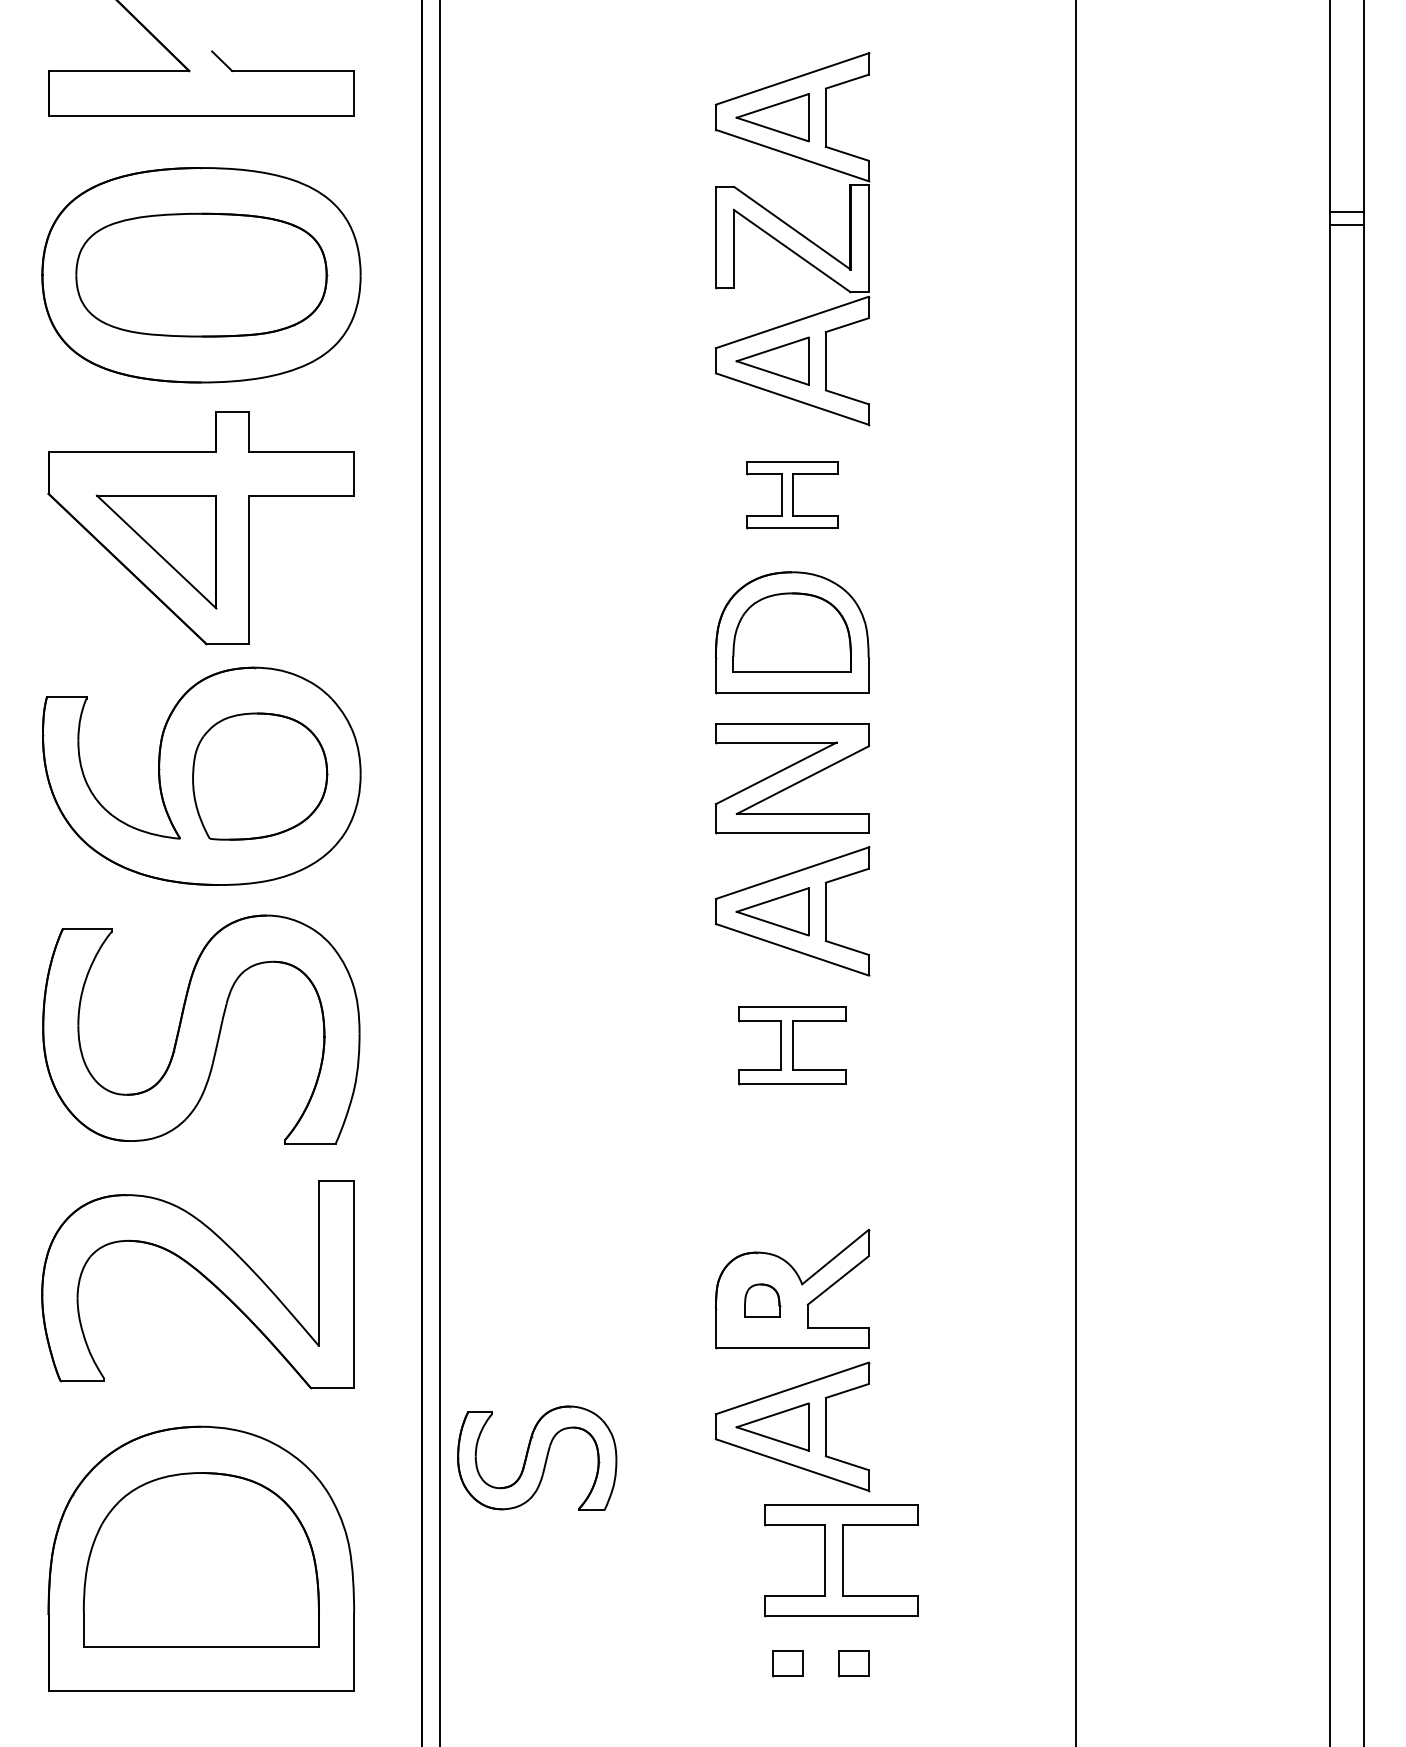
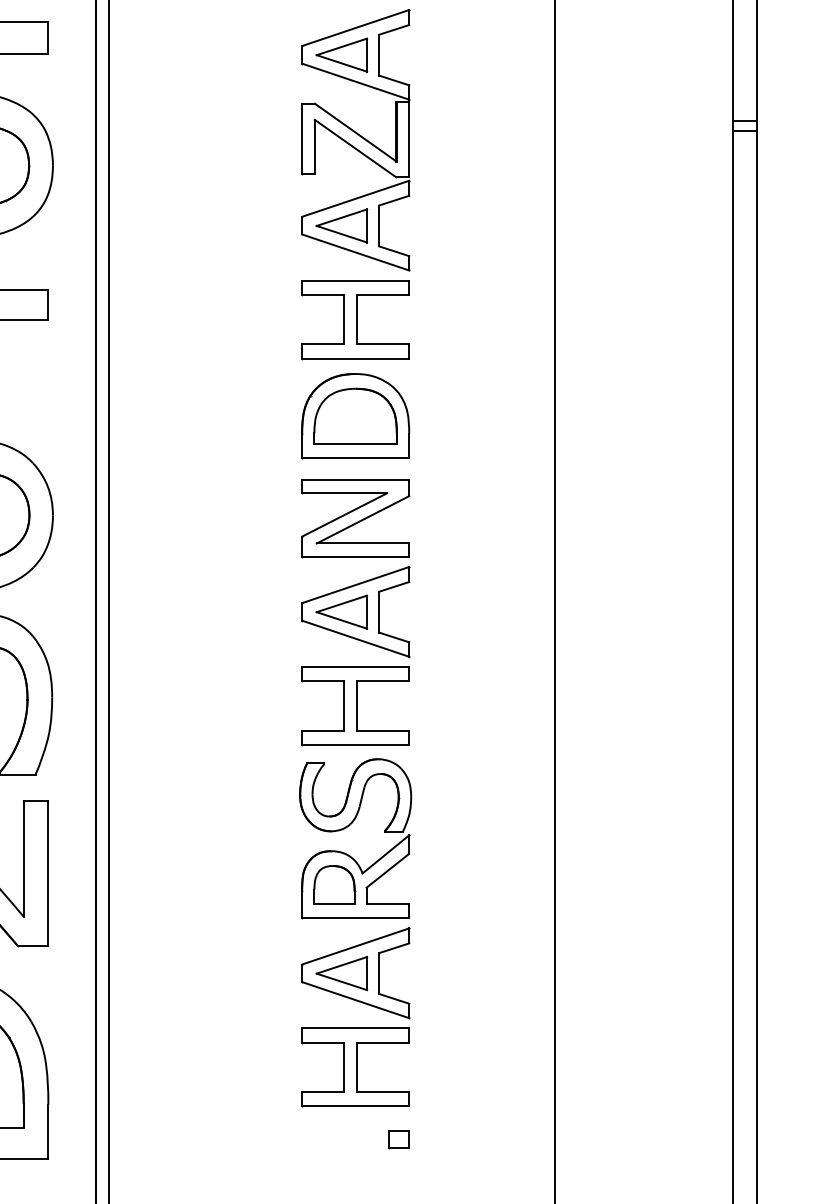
part: (792, 494) -> (355, 319), size x1.67
part: (792, 1045) -> (355, 705), size x1.43
part: (762, 1300) -> (334, 884), size x1.67
part: (537, 1457) -> (355, 794), moved
part: (841, 1560) -> (355, 1067), moved
part: (787, 1663) -> (352, 1139), removed

